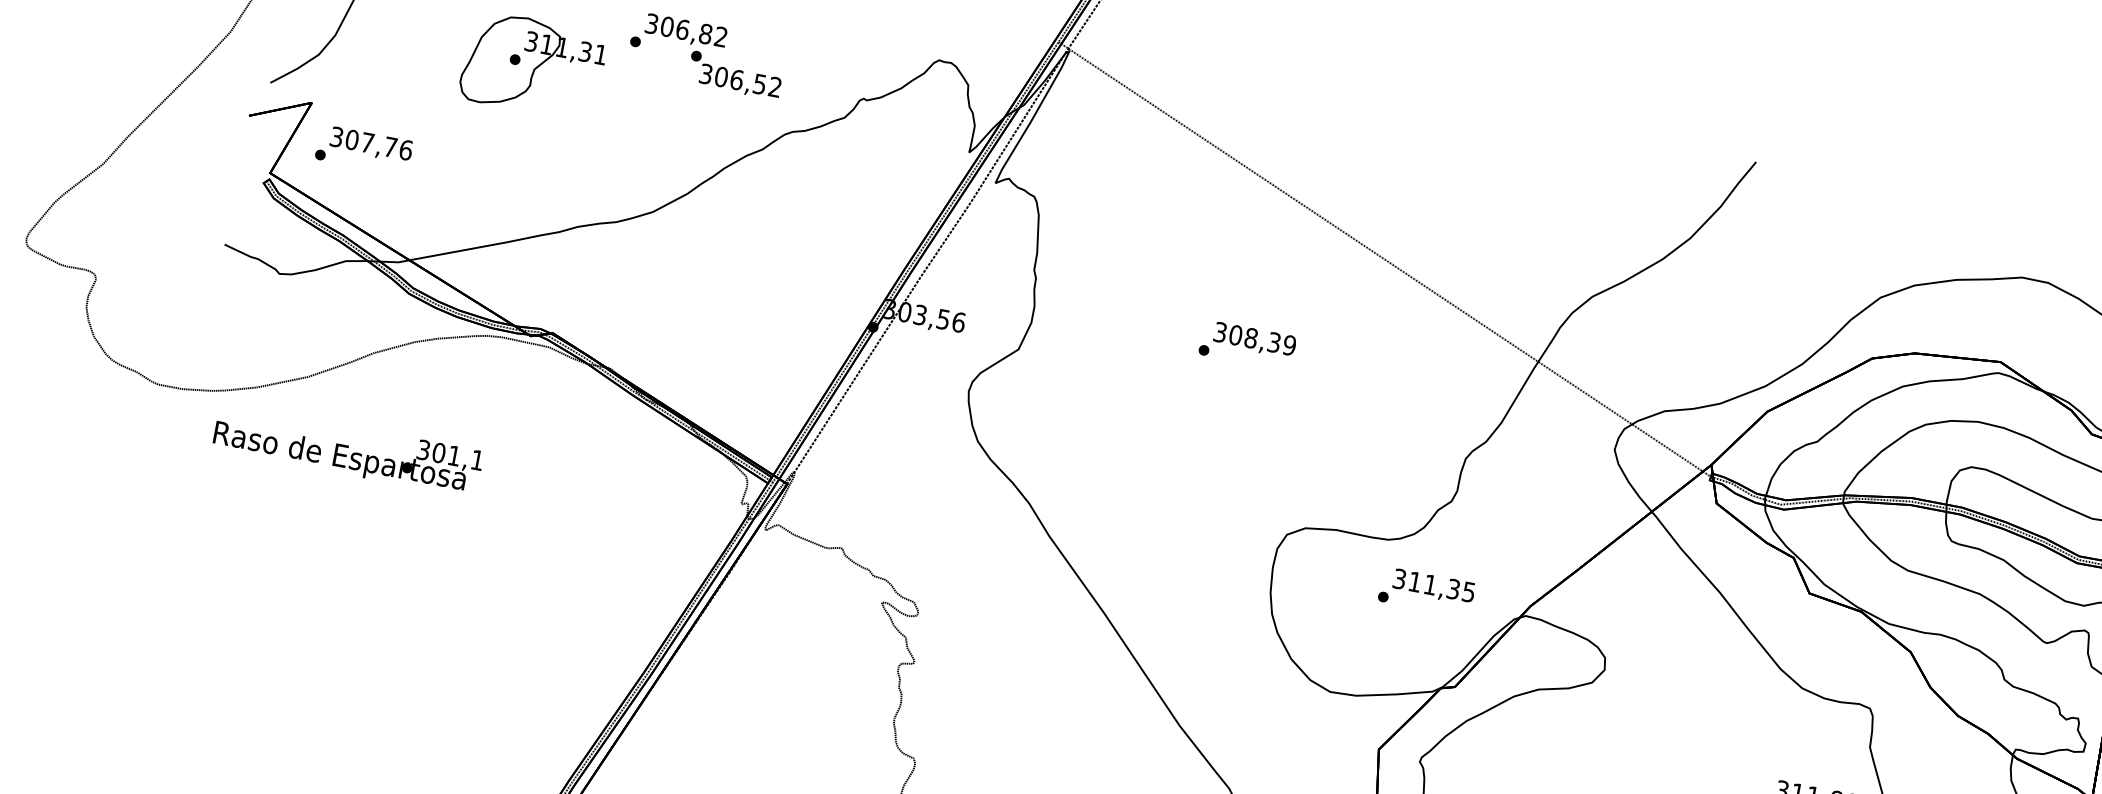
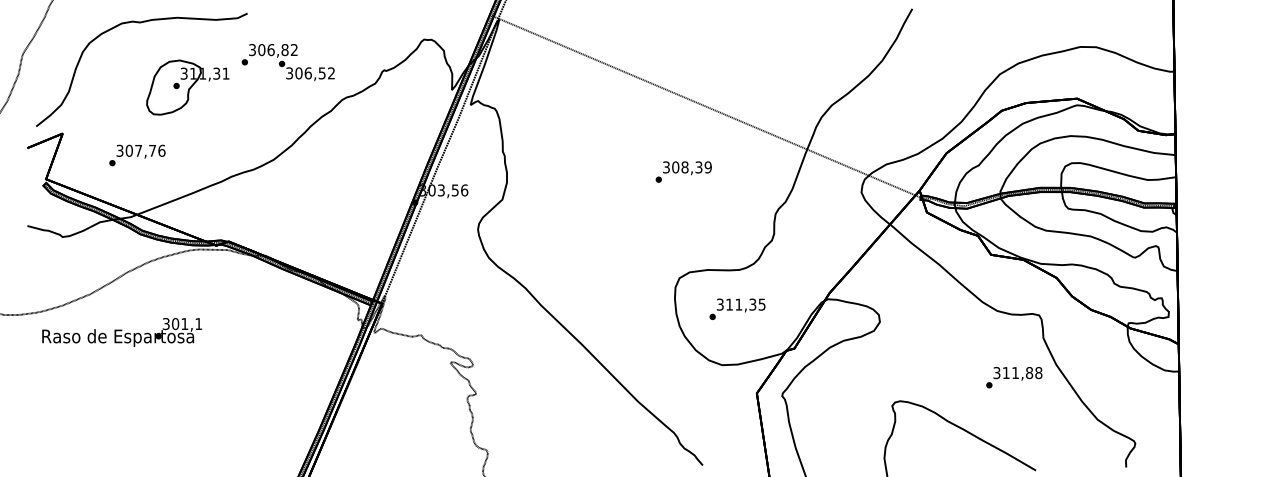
text: (364, 150) -> (137, 155), moved
text: (1247, 344) -> (683, 171), moved
text: (1426, 590) -> (737, 308), moved

